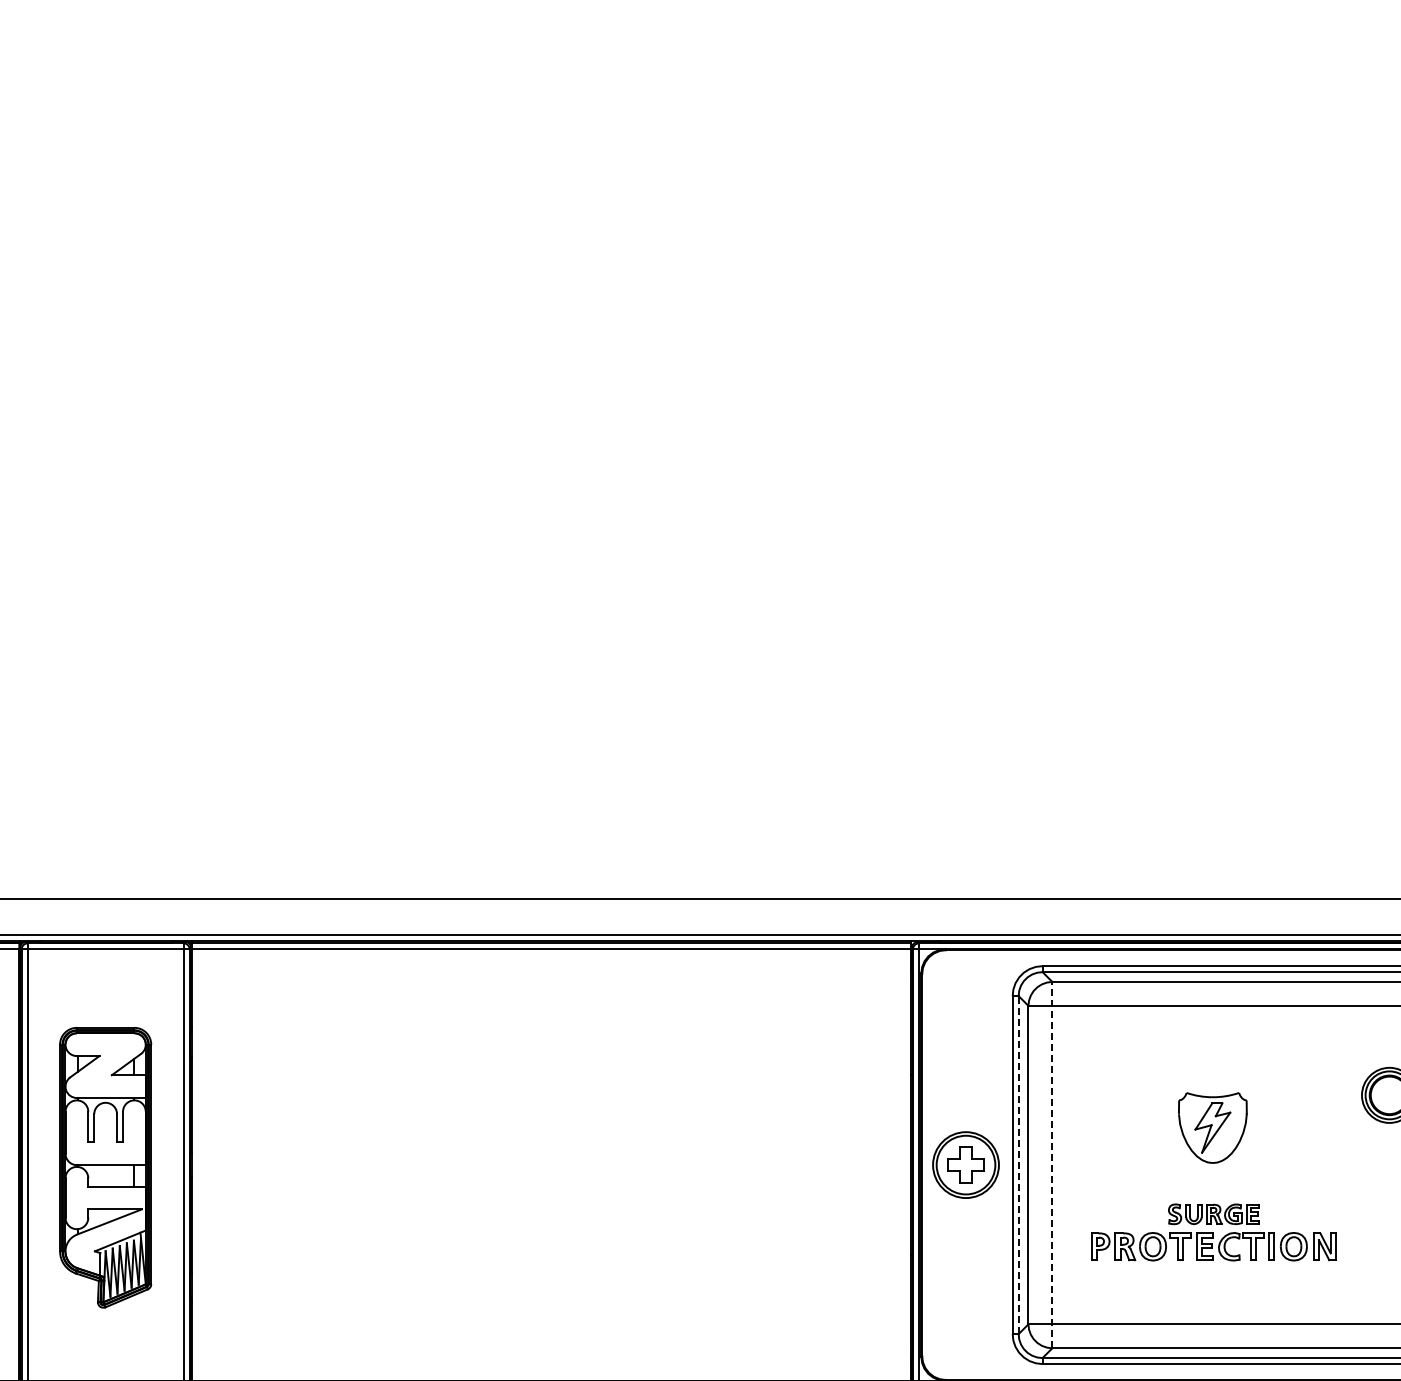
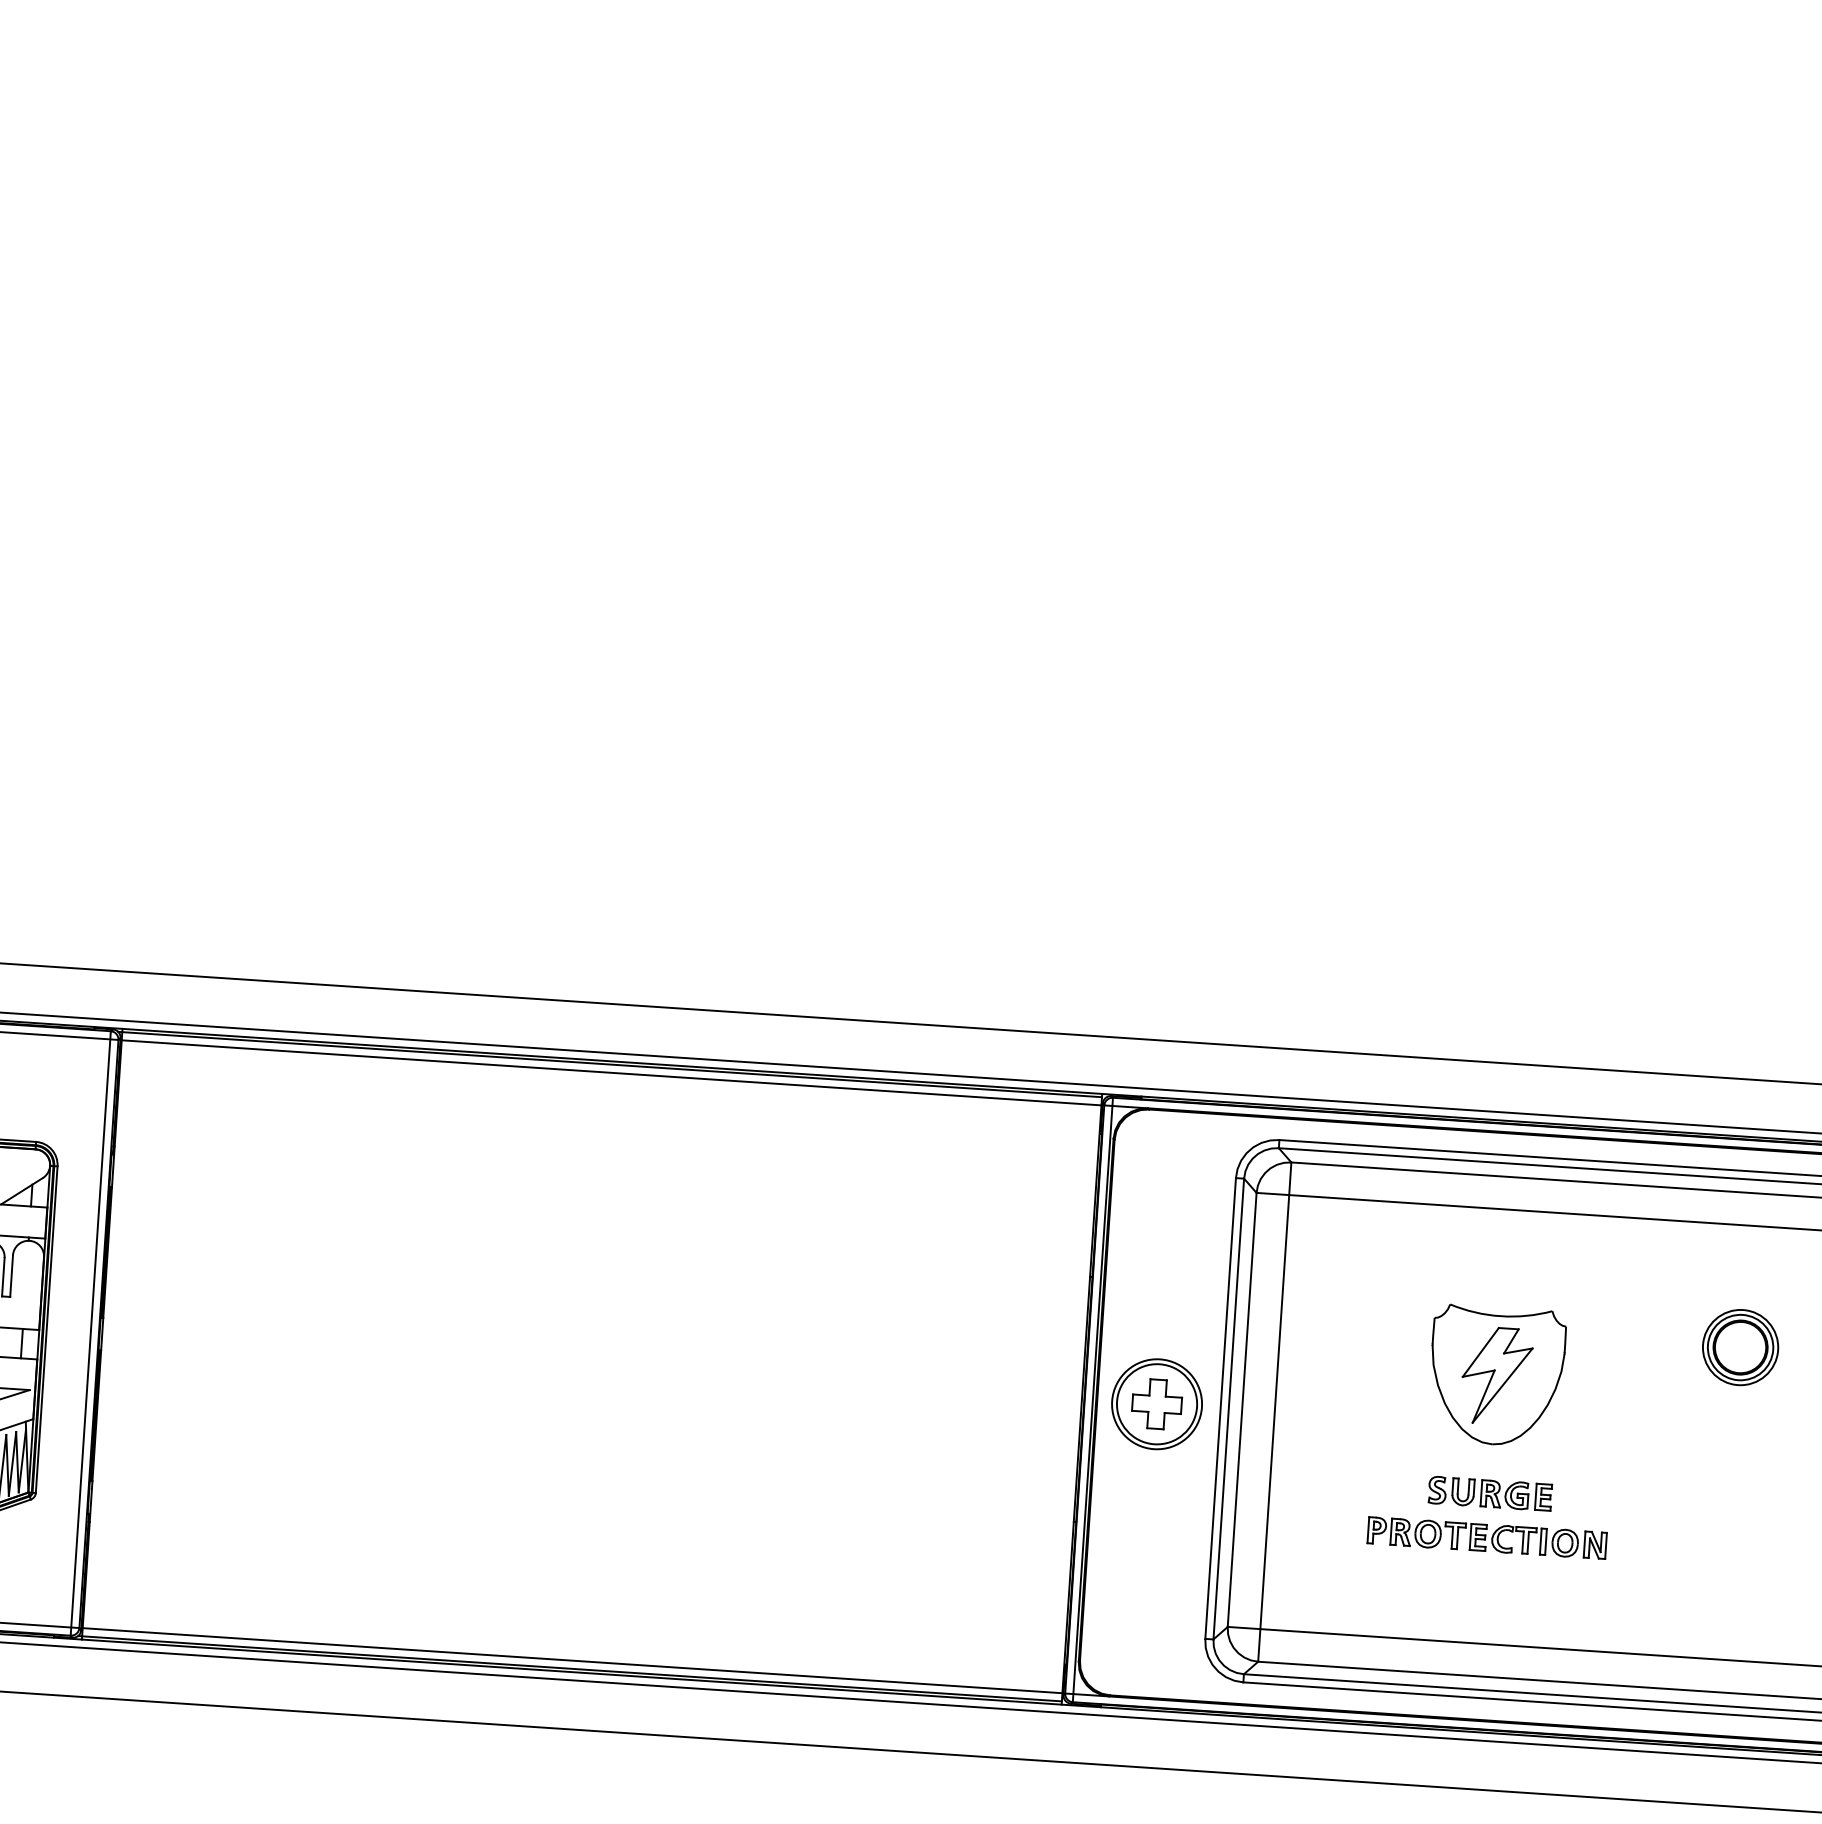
part: (1212, 1127) -> (1496, 1375), size x1.43
line: (1018, 1164) -> (1228, 1408), dashed -> solid
line: (1052, 1164) -> (1274, 1411), dashed -> solid
part: (1213, 1246) -> (1486, 1537), size x0.71

